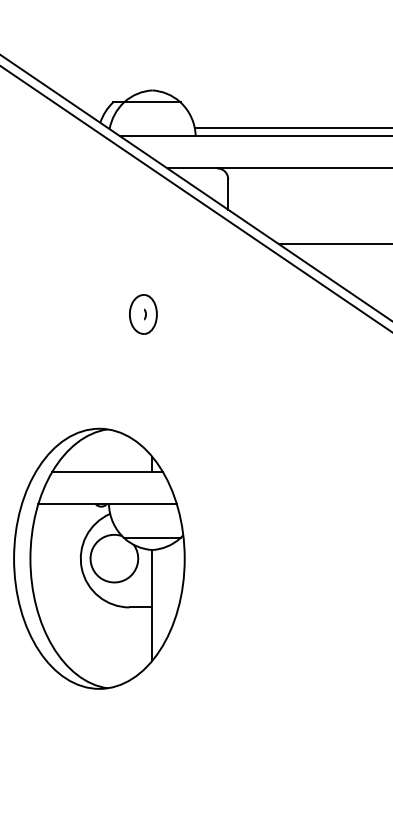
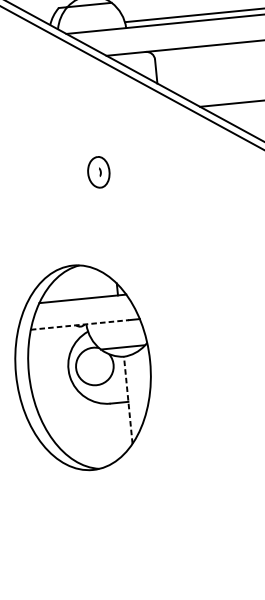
line: (101, 504) -> (80, 324), solid -> dashed
line: (152, 604) -> (128, 399), solid -> dashed

